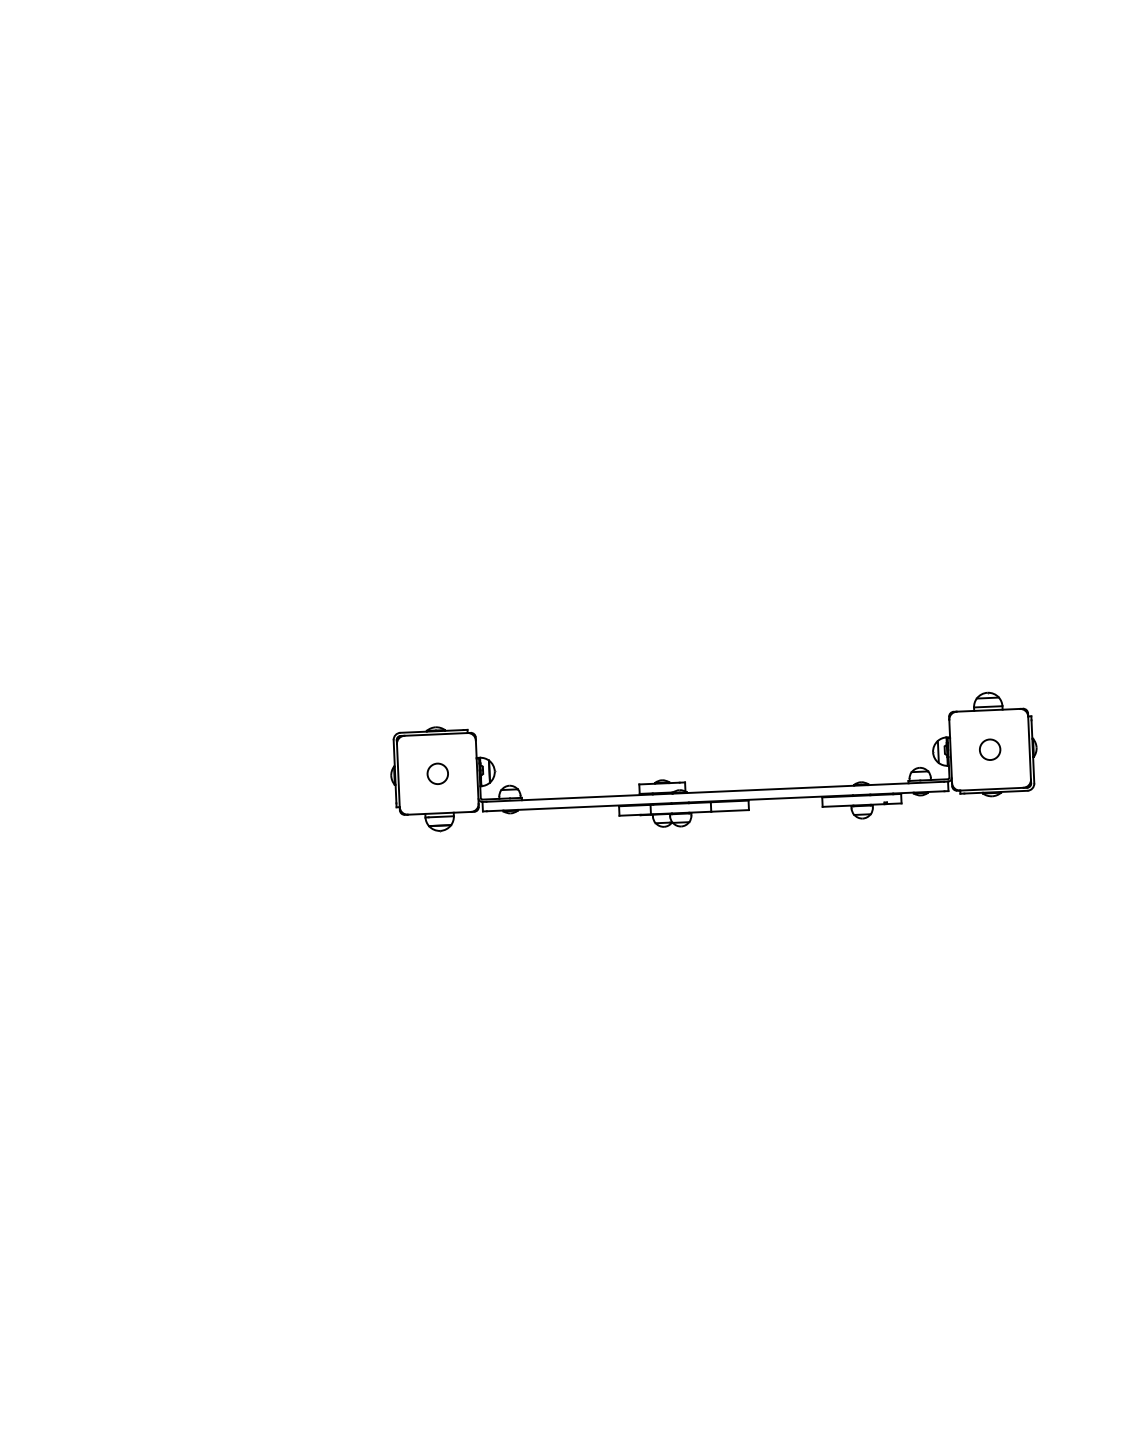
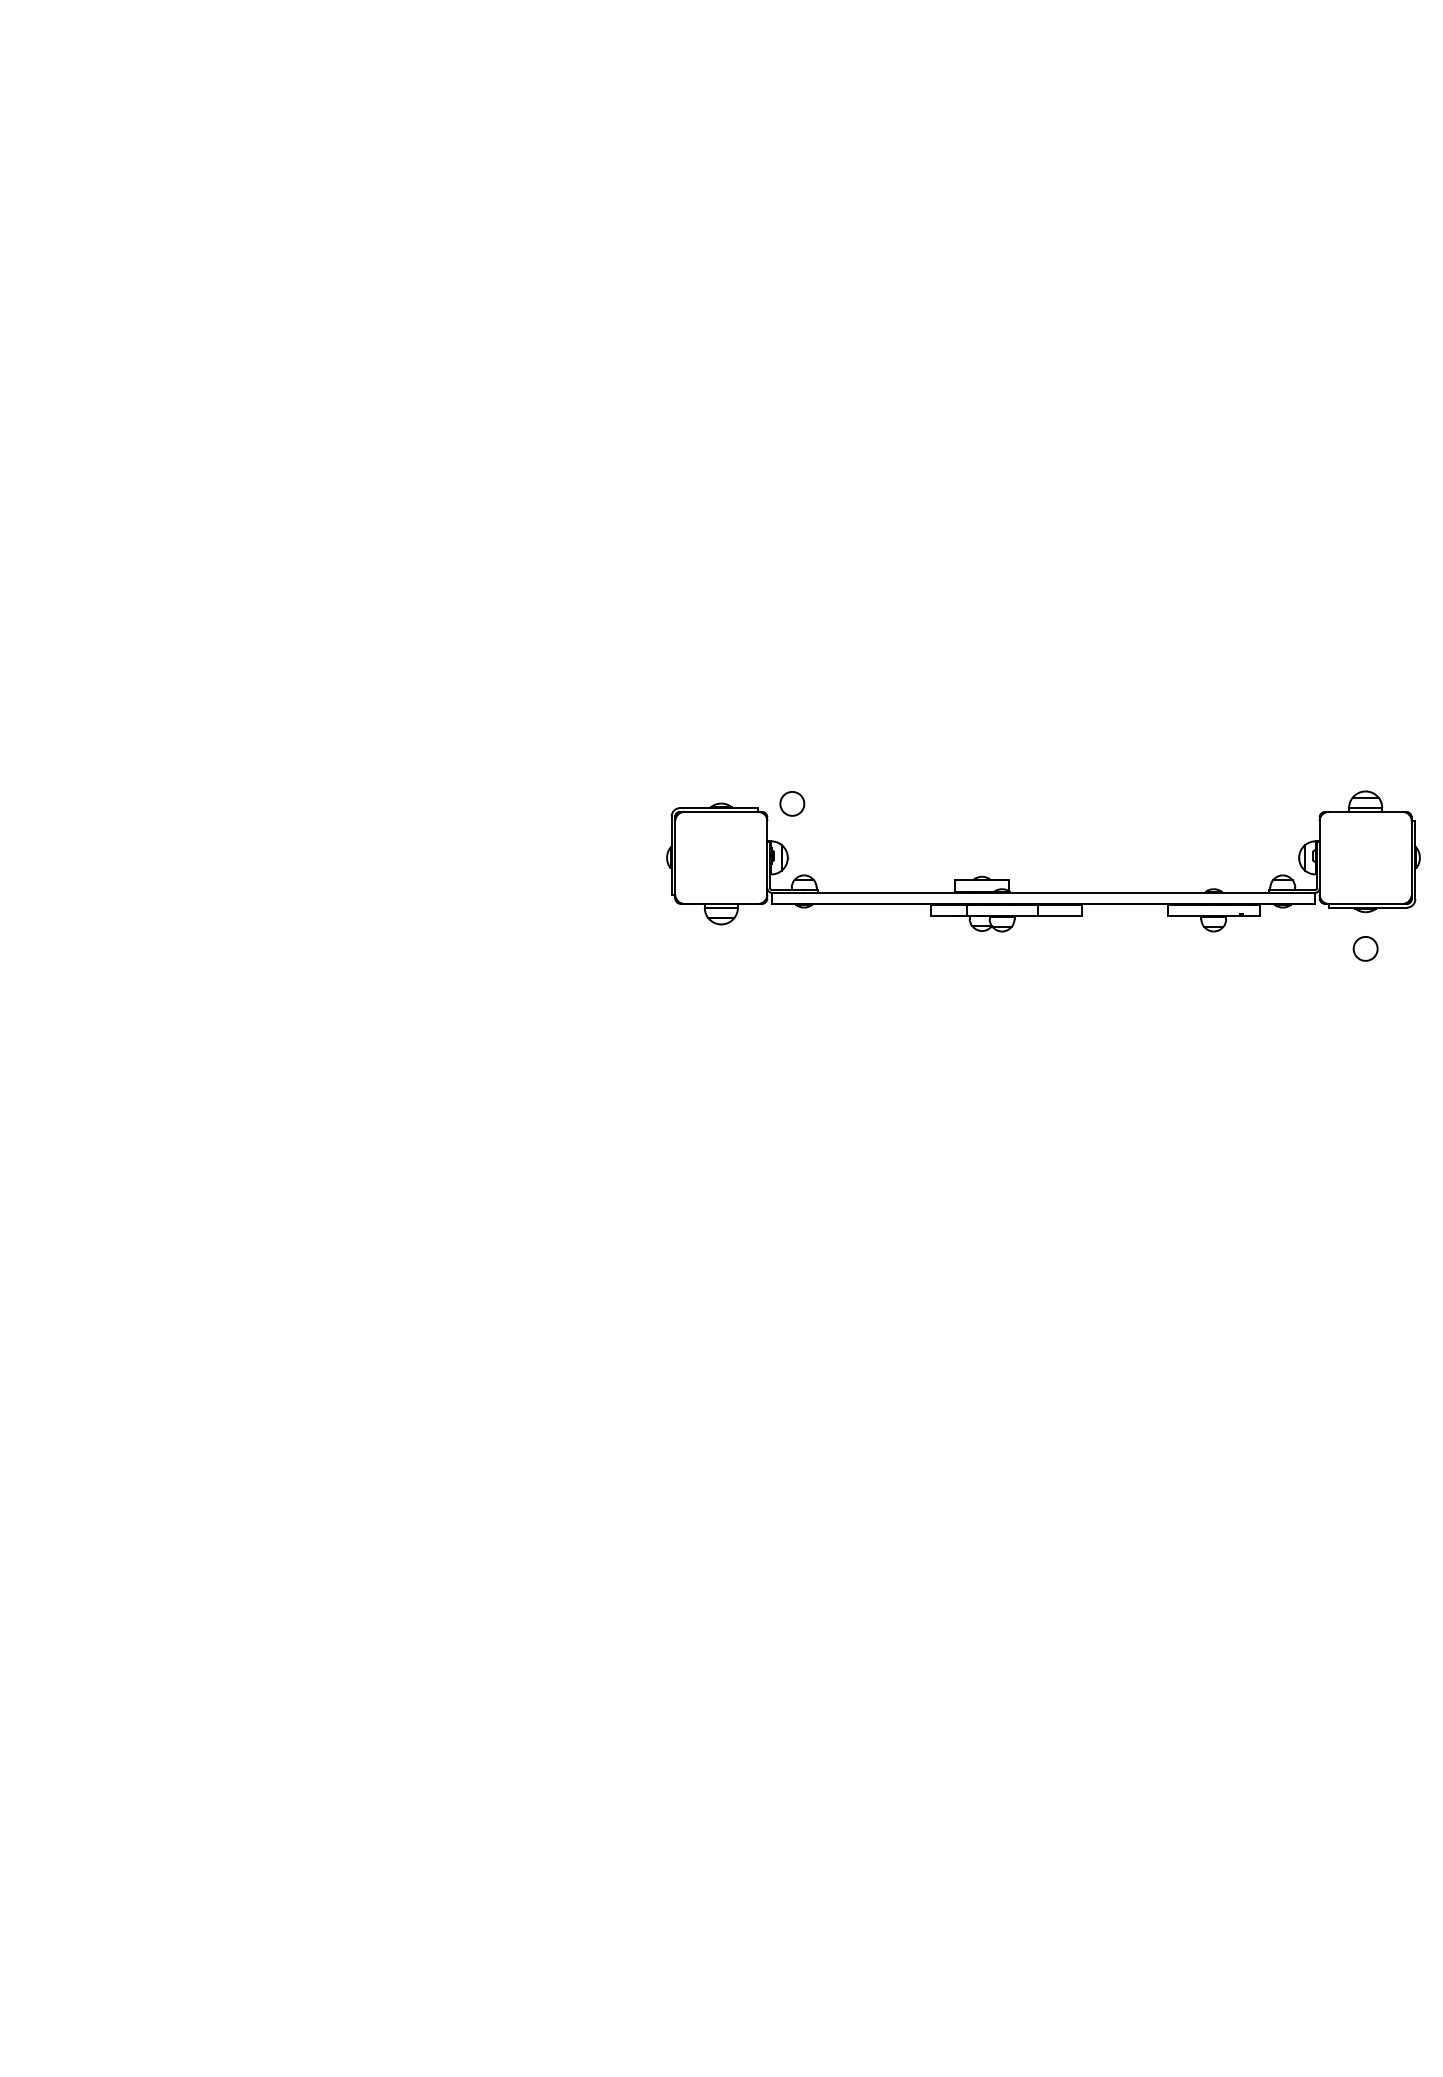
circle: (989, 749) -> (1365, 948), moved
circle: (437, 773) -> (792, 803), moved

